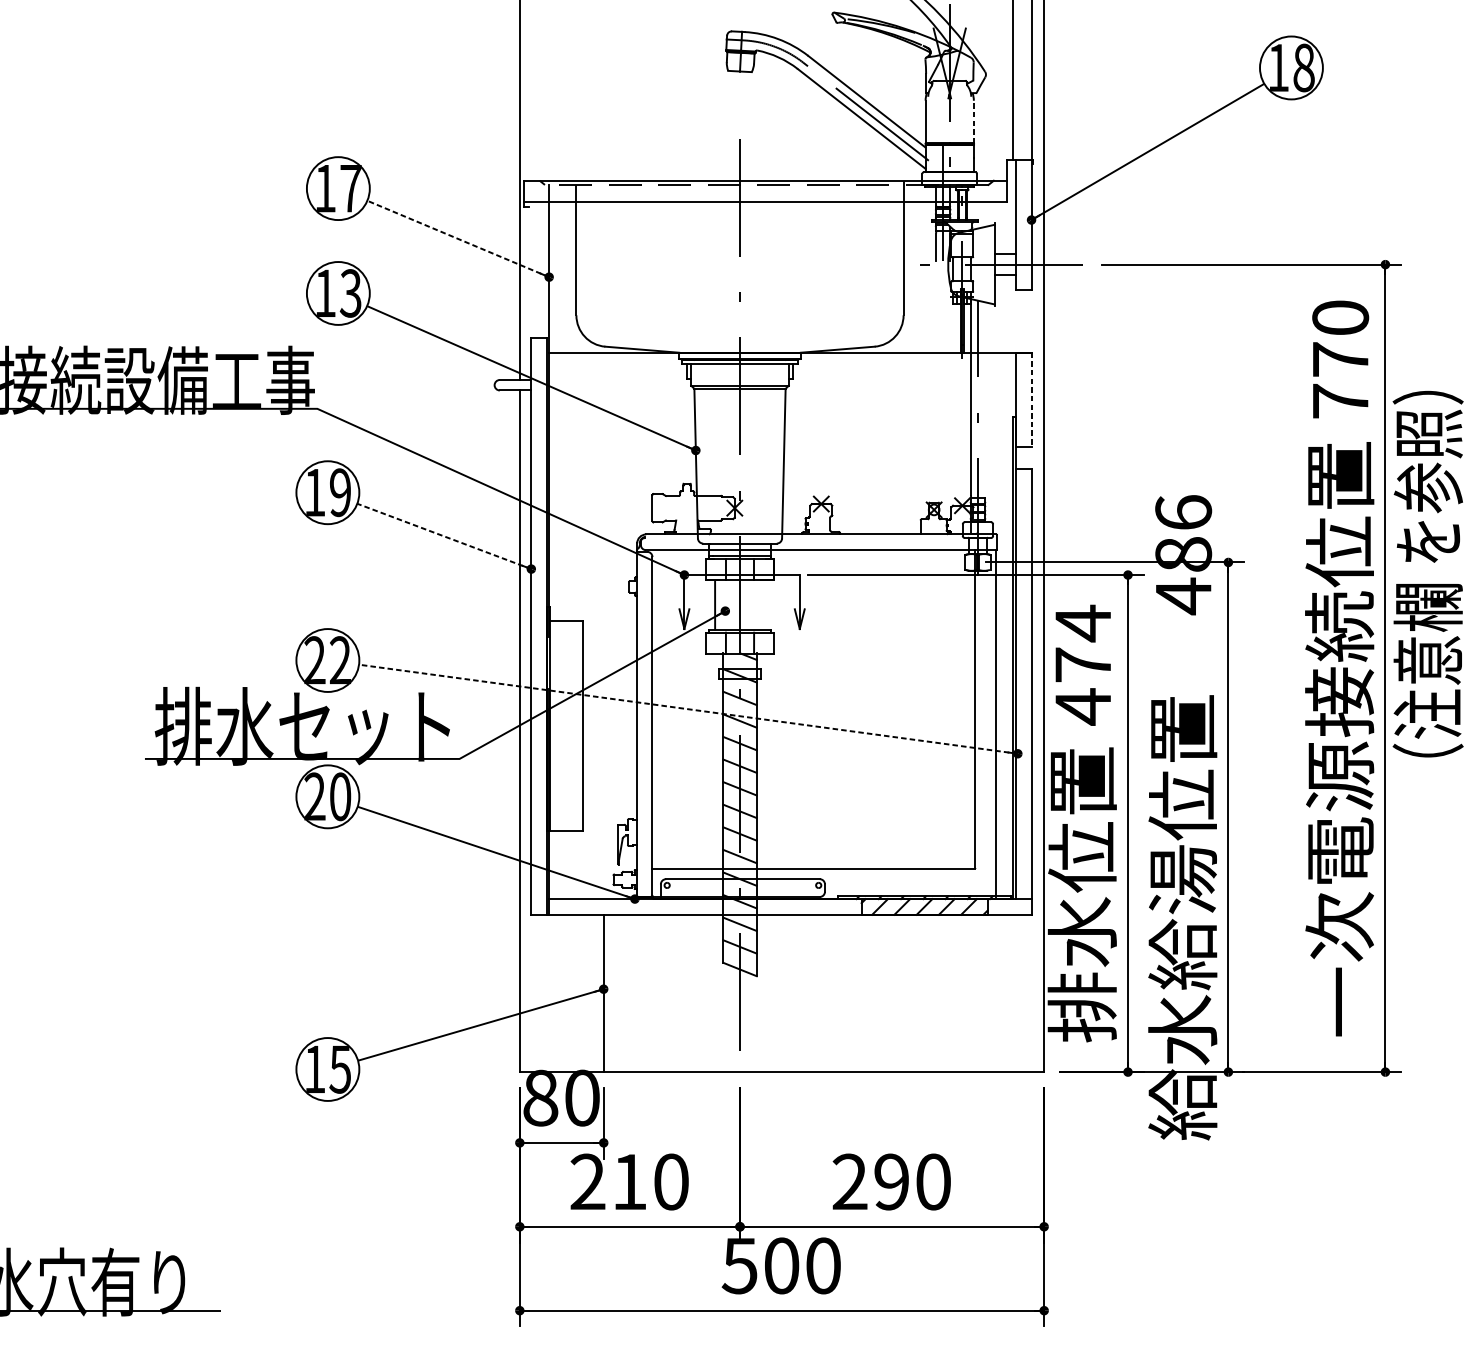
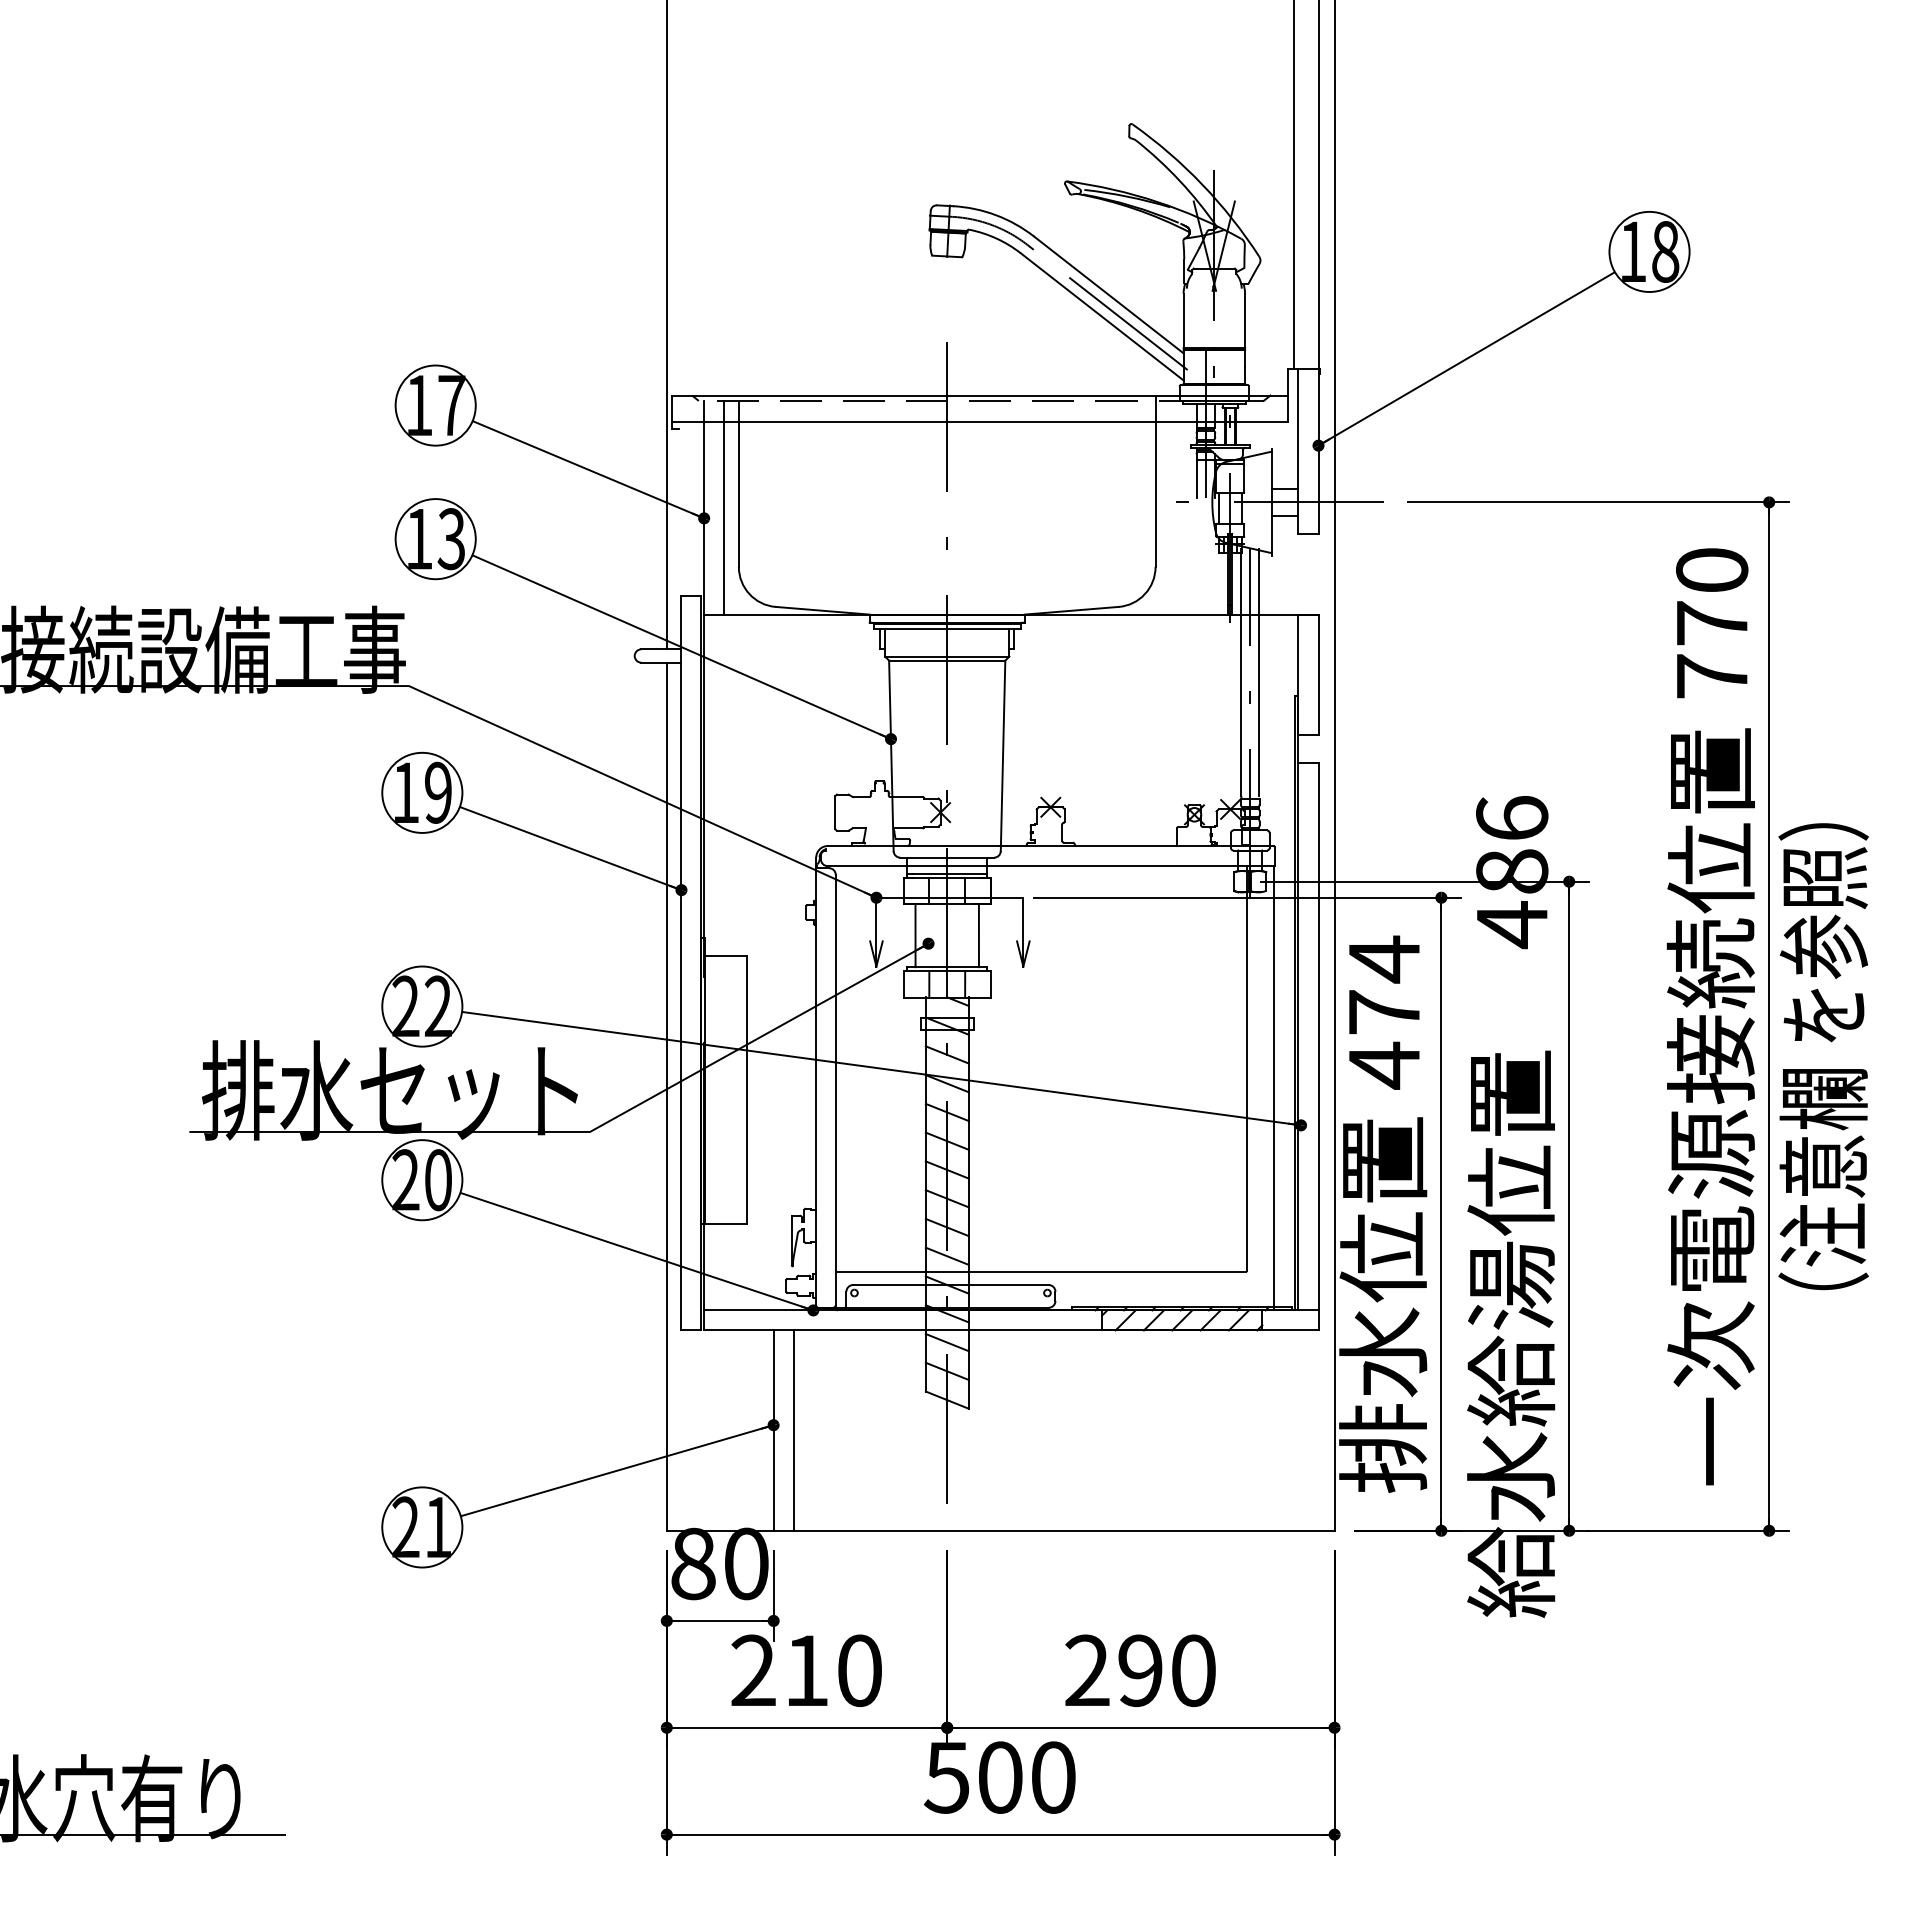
line: (974, 121) -> (1245, 320), dashed -> solid
line: (458, 238) -> (588, 469), dashed -> solid
line: (565, 268) -> (724, 507), added
line: (985, 397) -> (1259, 671), added
line: (1031, 400) -> (1318, 675), dashed -> solid
line: (444, 536) -> (570, 848), dashed -> solid
text: (1428, 574) -> (1823, 1056), moved
line: (764, 604) -> (978, 935), added
line: (688, 709) -> (881, 1068), dashed -> solid
line: (619, 993) -> (793, 1430), added
text: (327, 1069) -> (421, 1527), 15 -> 21

